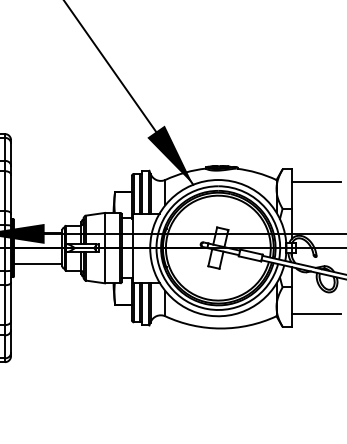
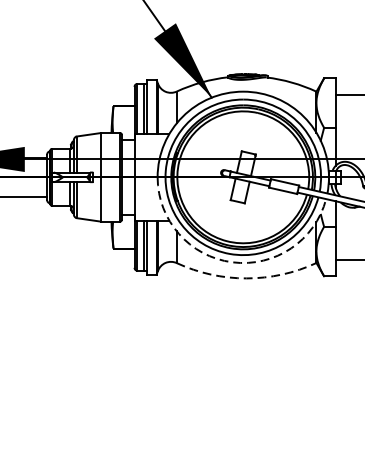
arc: (209, 315) -> (232, 262), solid -> dashed
arc: (221, 328) -> (247, 278), solid -> dashed

